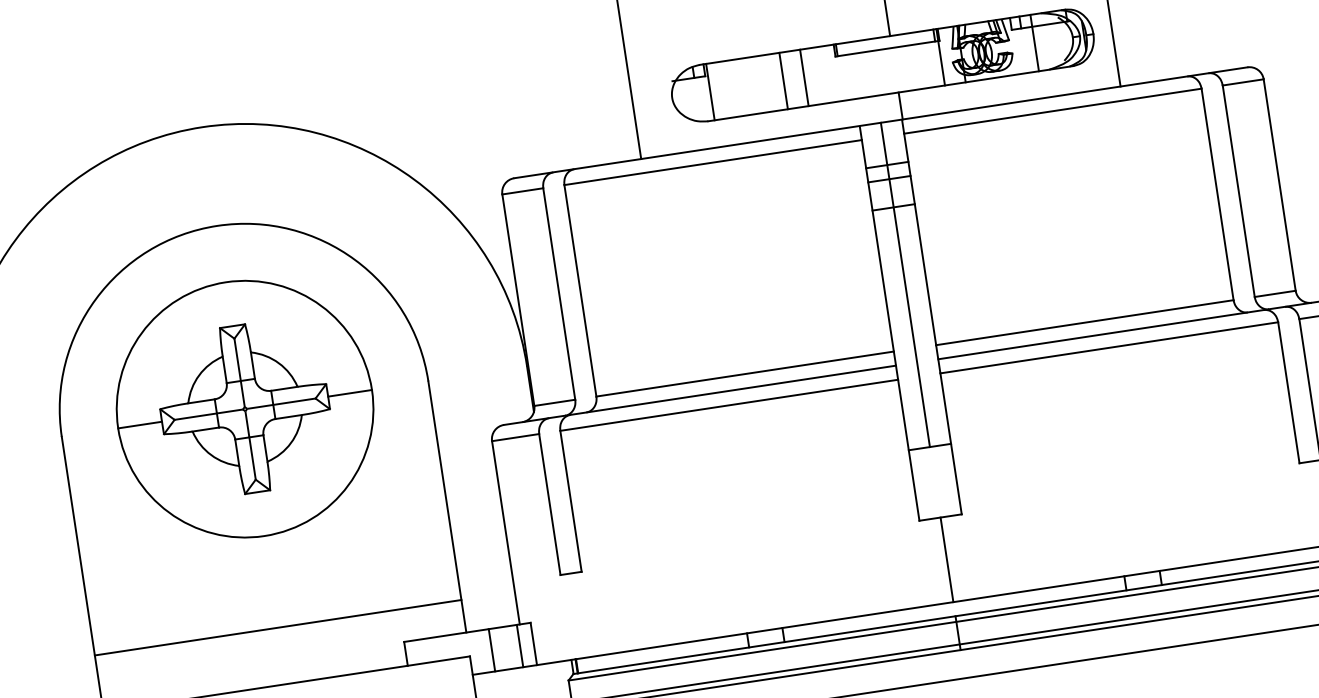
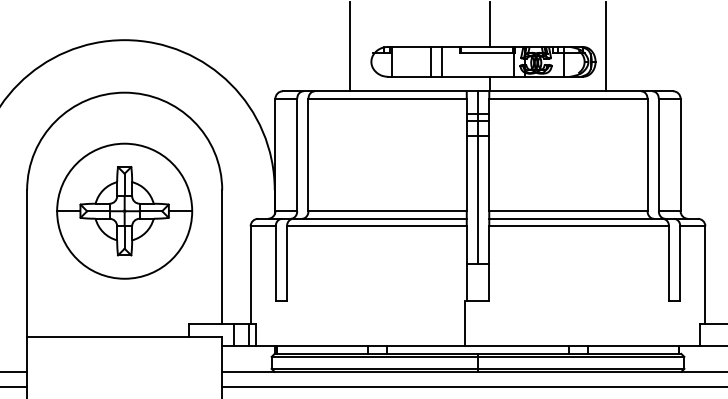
part: (244, 407) -> (124, 210), moved
line: (947, 559) -> (465, 323), moved
line: (277, 627) -> (124, 306), removed

